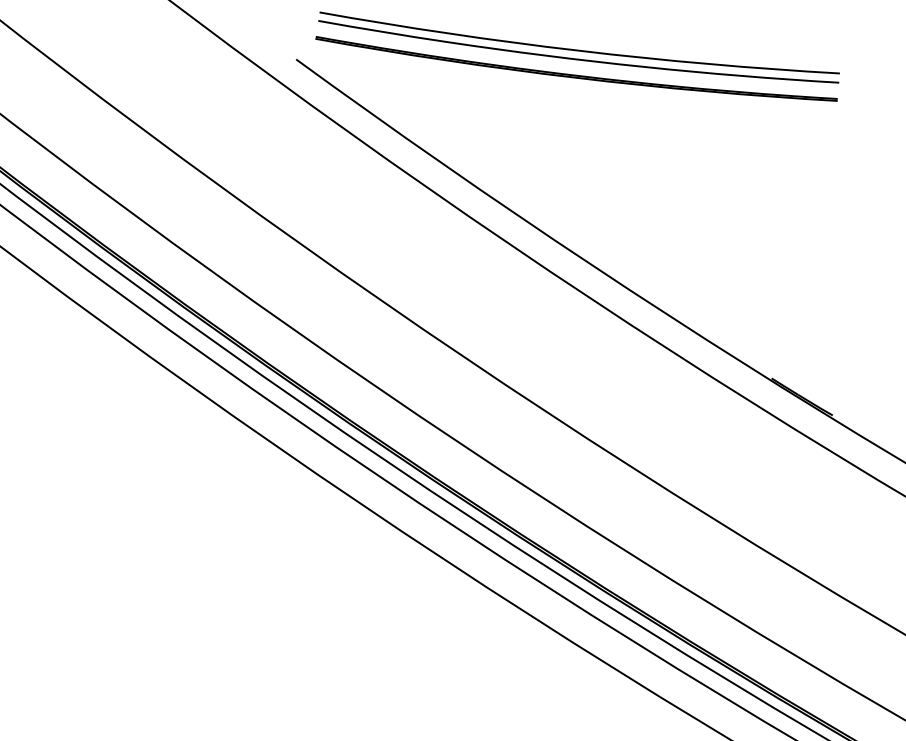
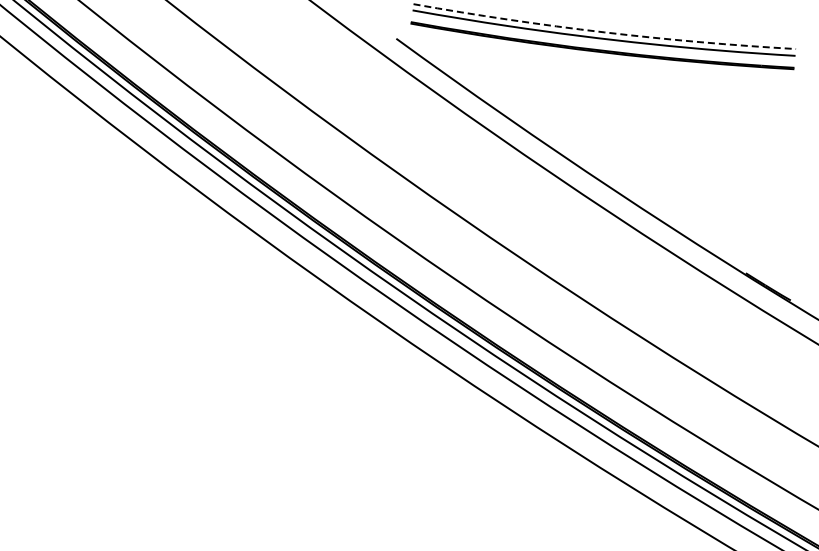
arc: (579, 50) -> (604, 32), solid -> dashed

